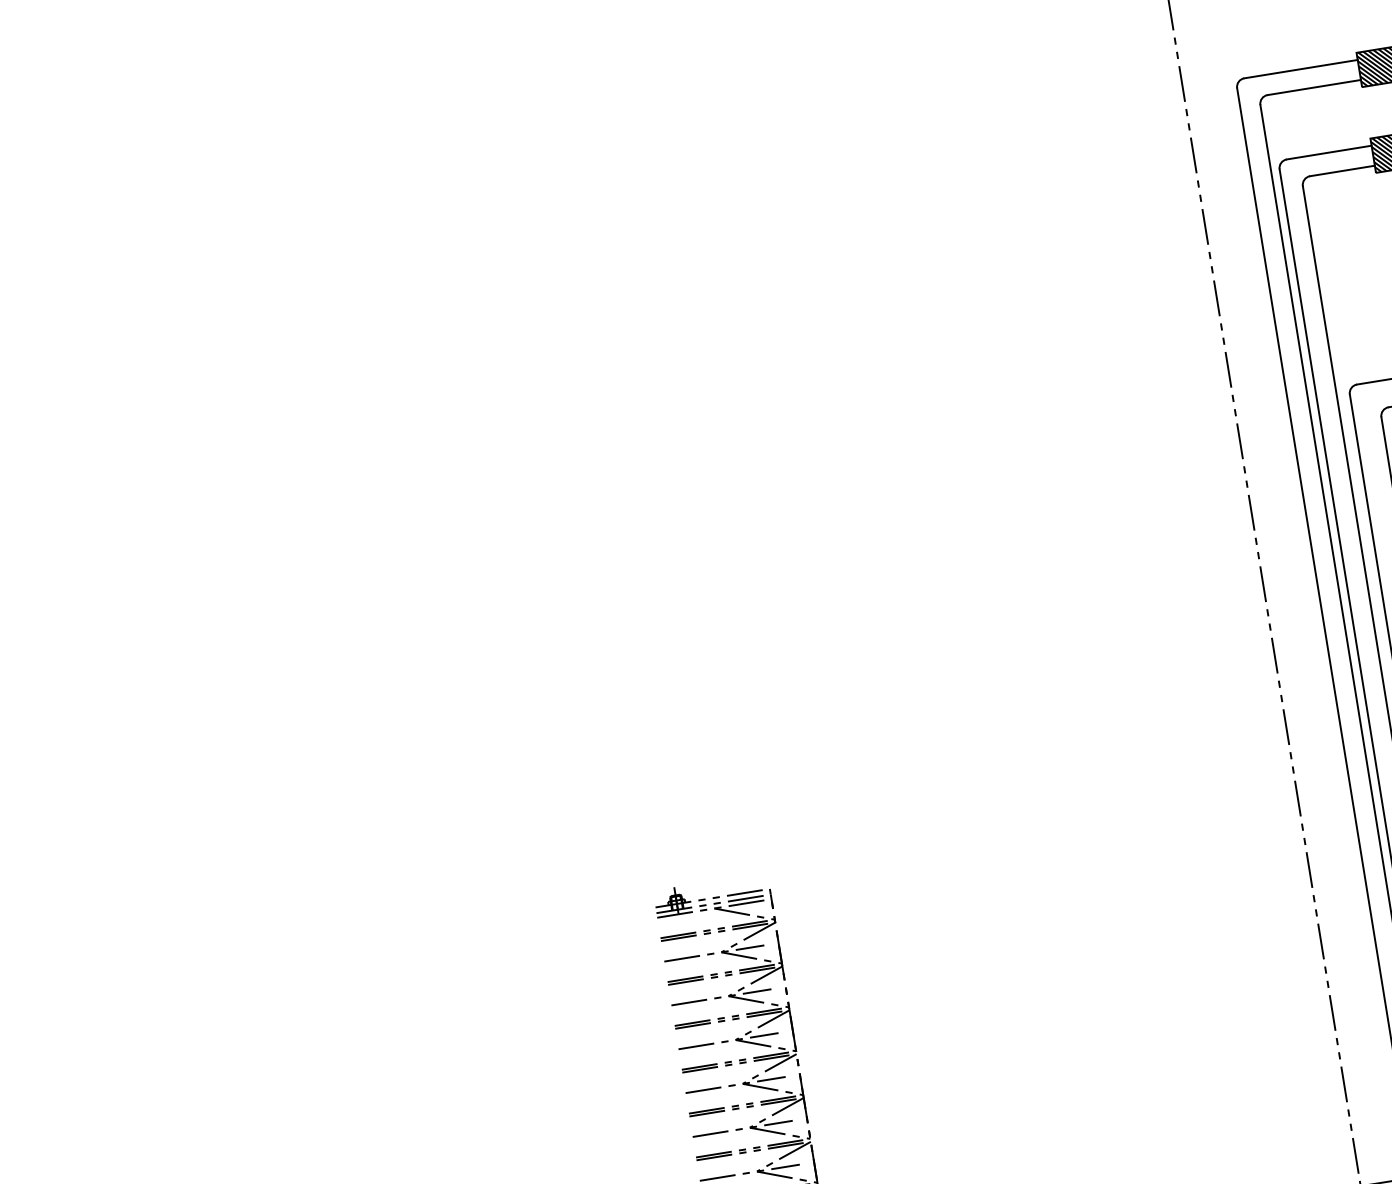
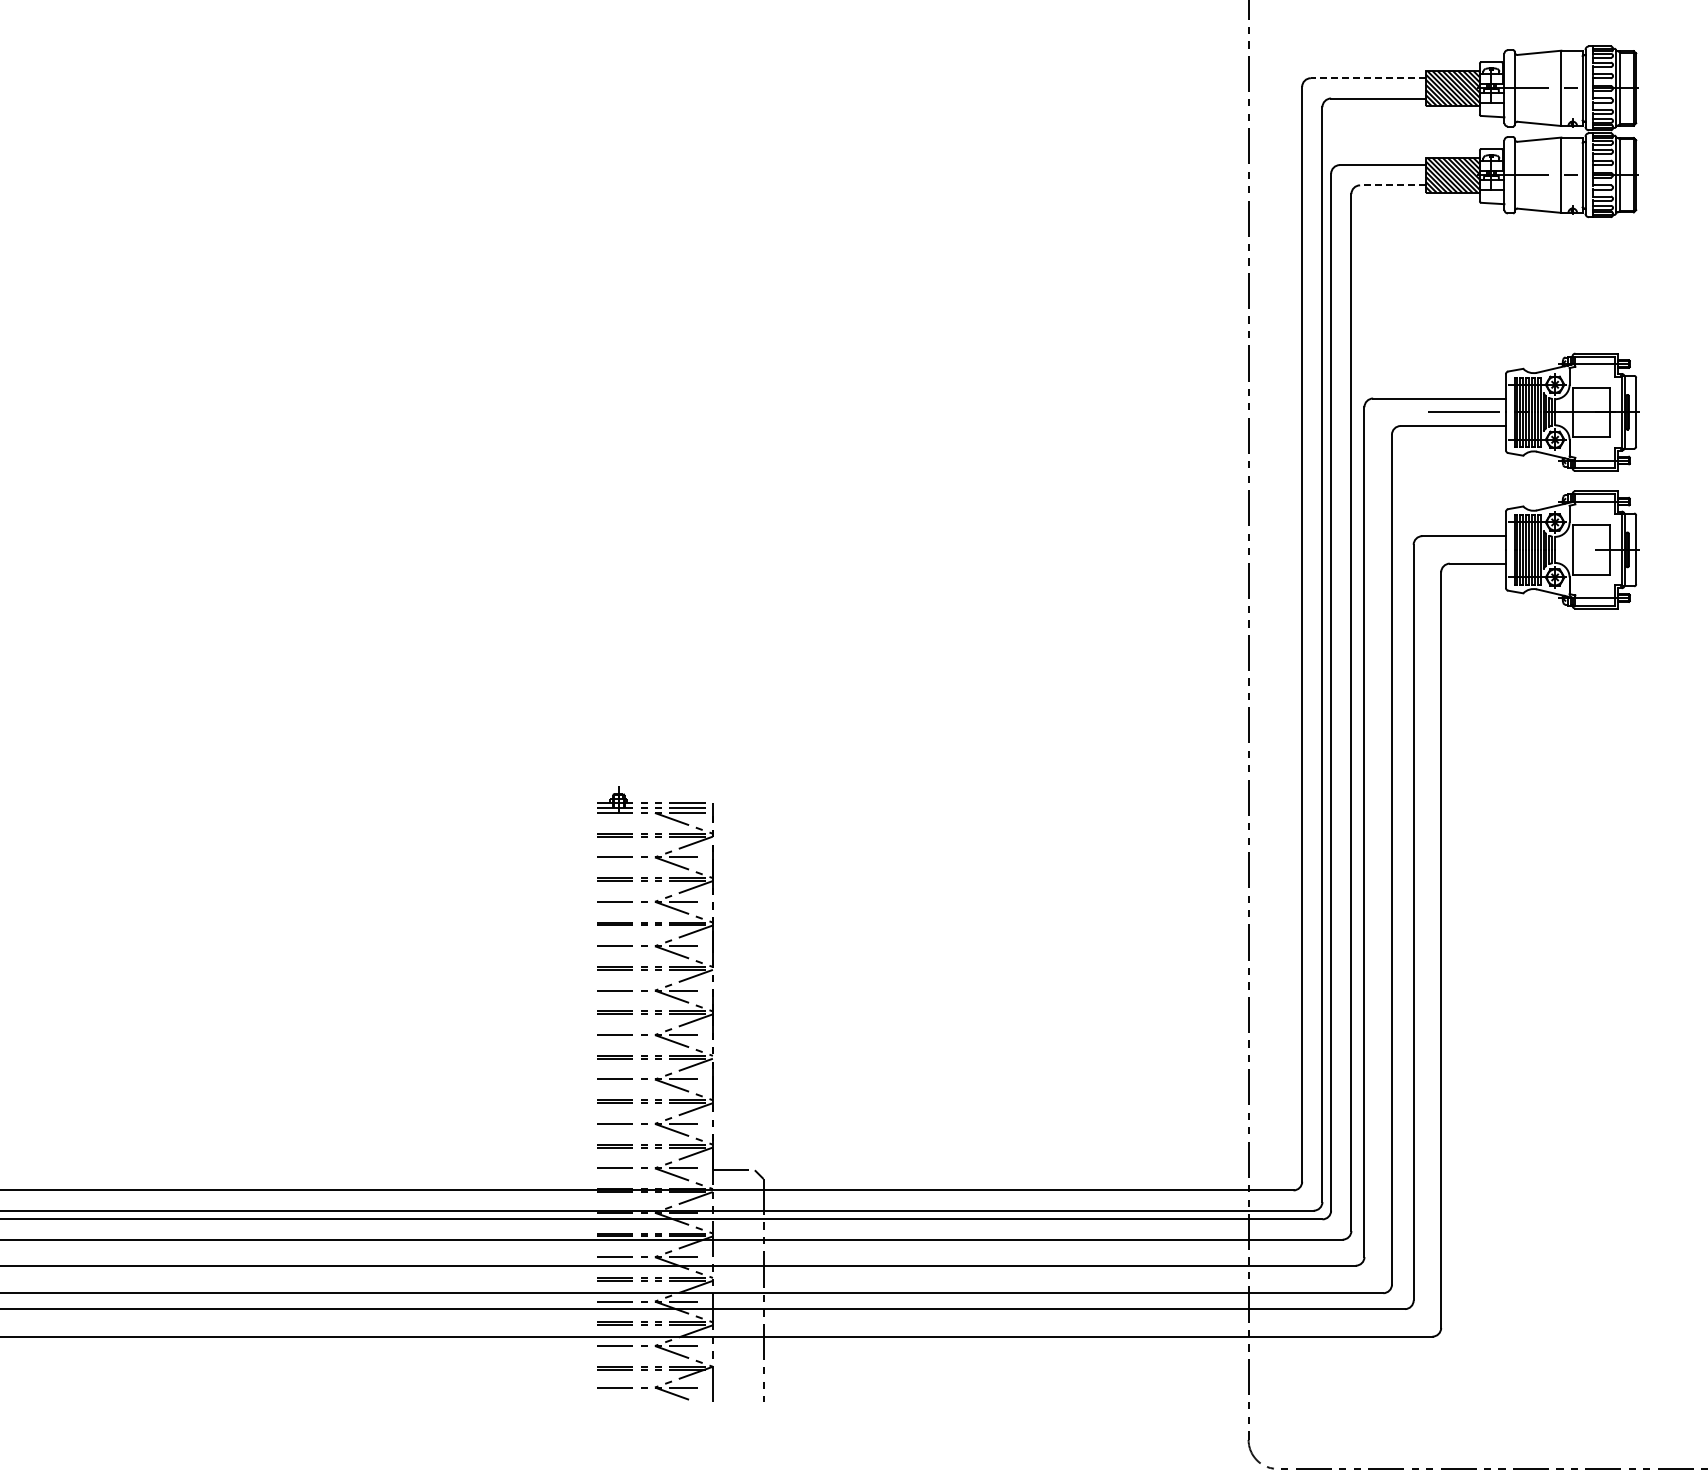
line: (1300, 69) -> (1367, 78), solid -> dashed
line: (1342, 171) -> (1392, 185), solid -> dashed

